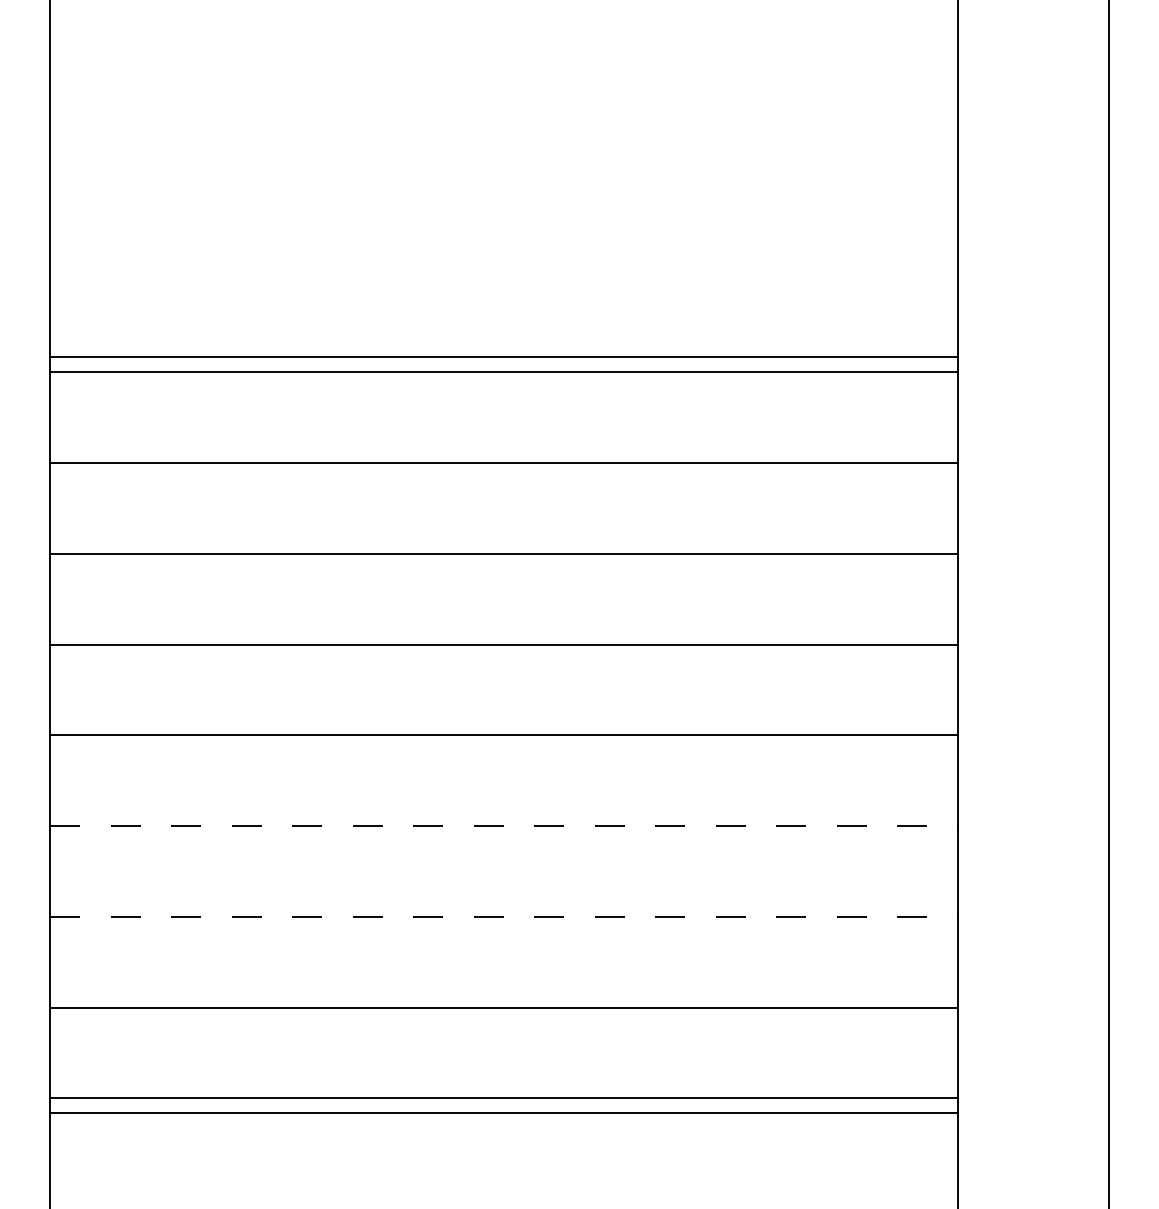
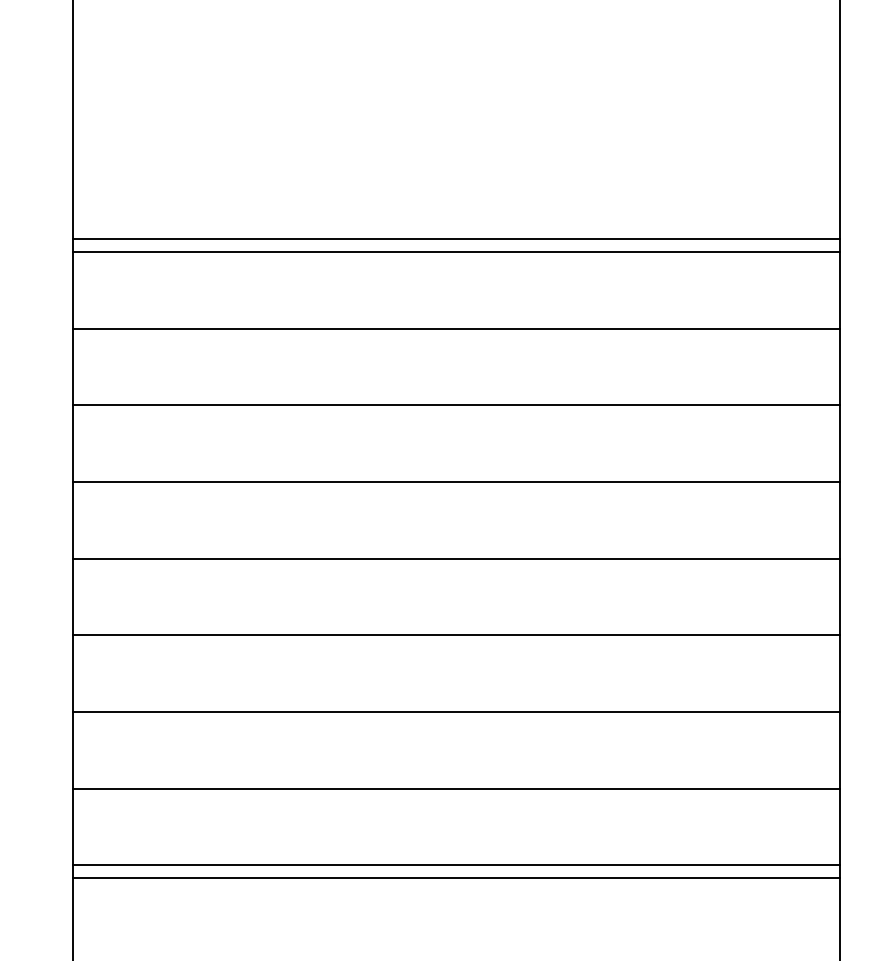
line: (503, 826) -> (456, 635), dashed -> solid
line: (503, 916) -> (456, 711), dashed -> solid

